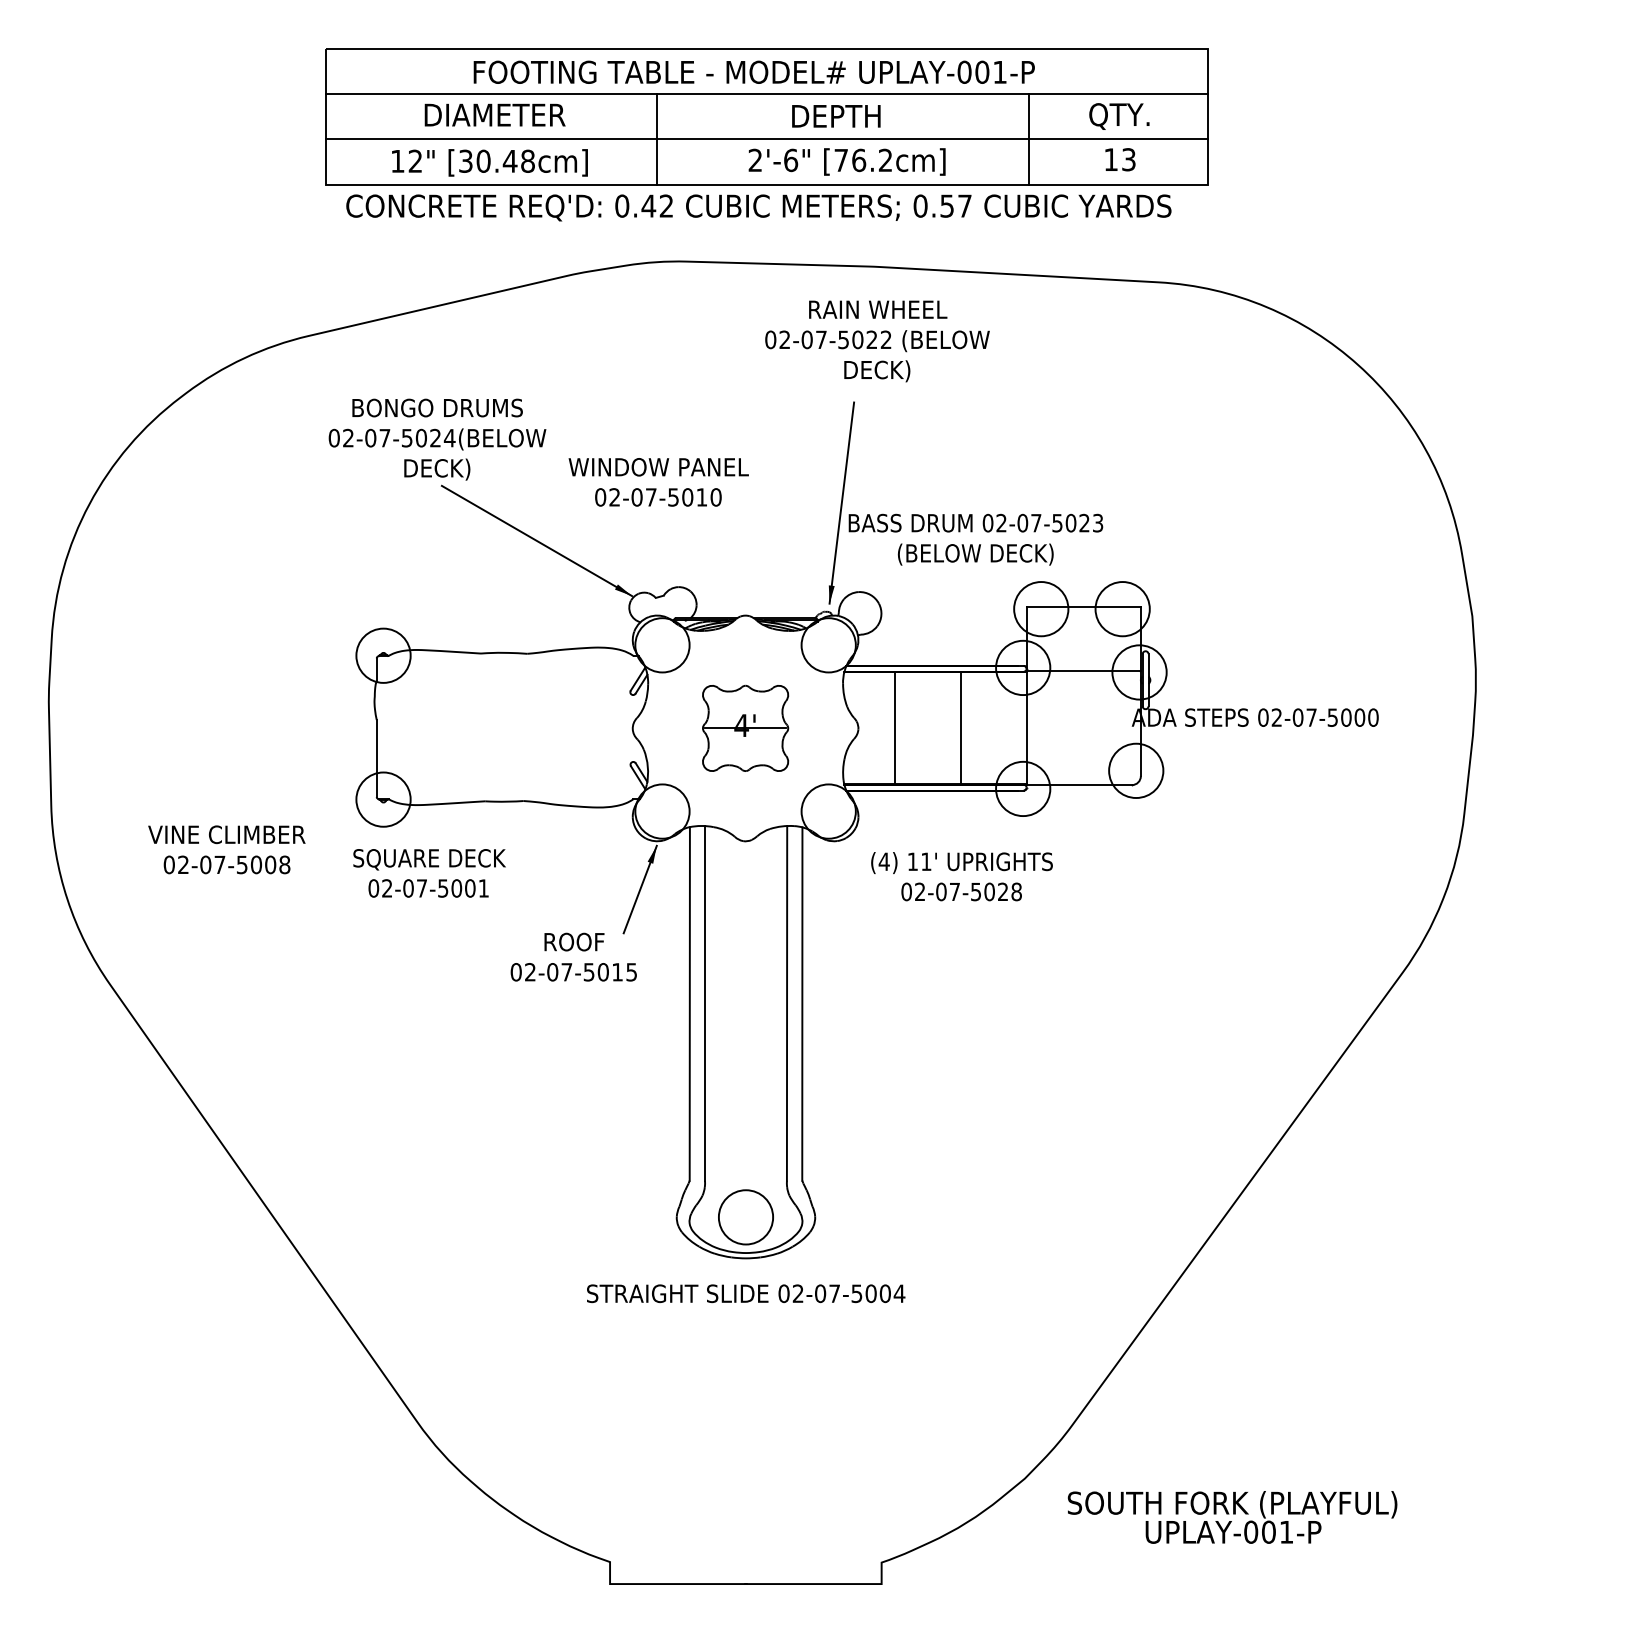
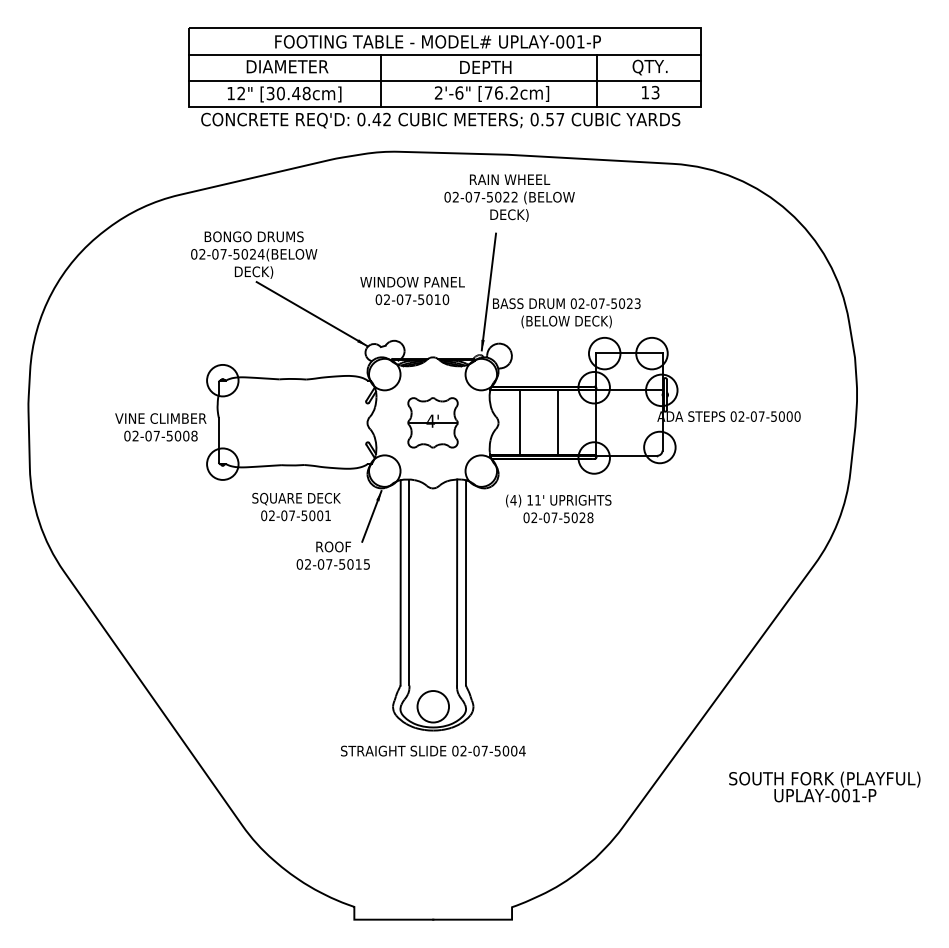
text: (658, 481) -> (412, 290), moved
text: (226, 850) -> (160, 427), moved
text: (429, 872) -> (296, 506), moved
text: (1232, 1516) -> (824, 786), moved

